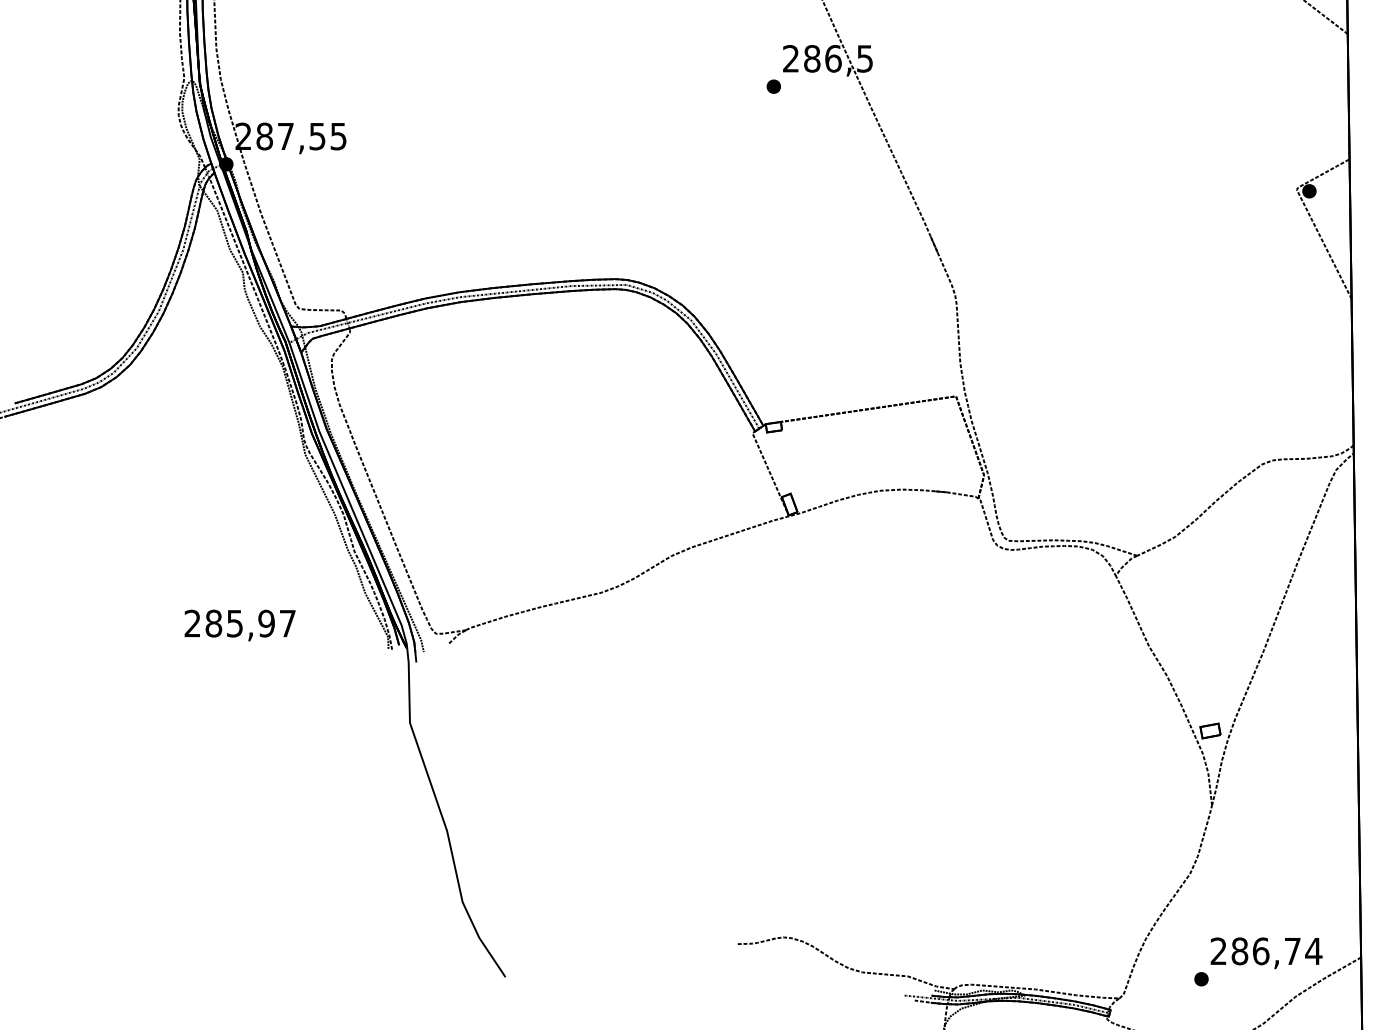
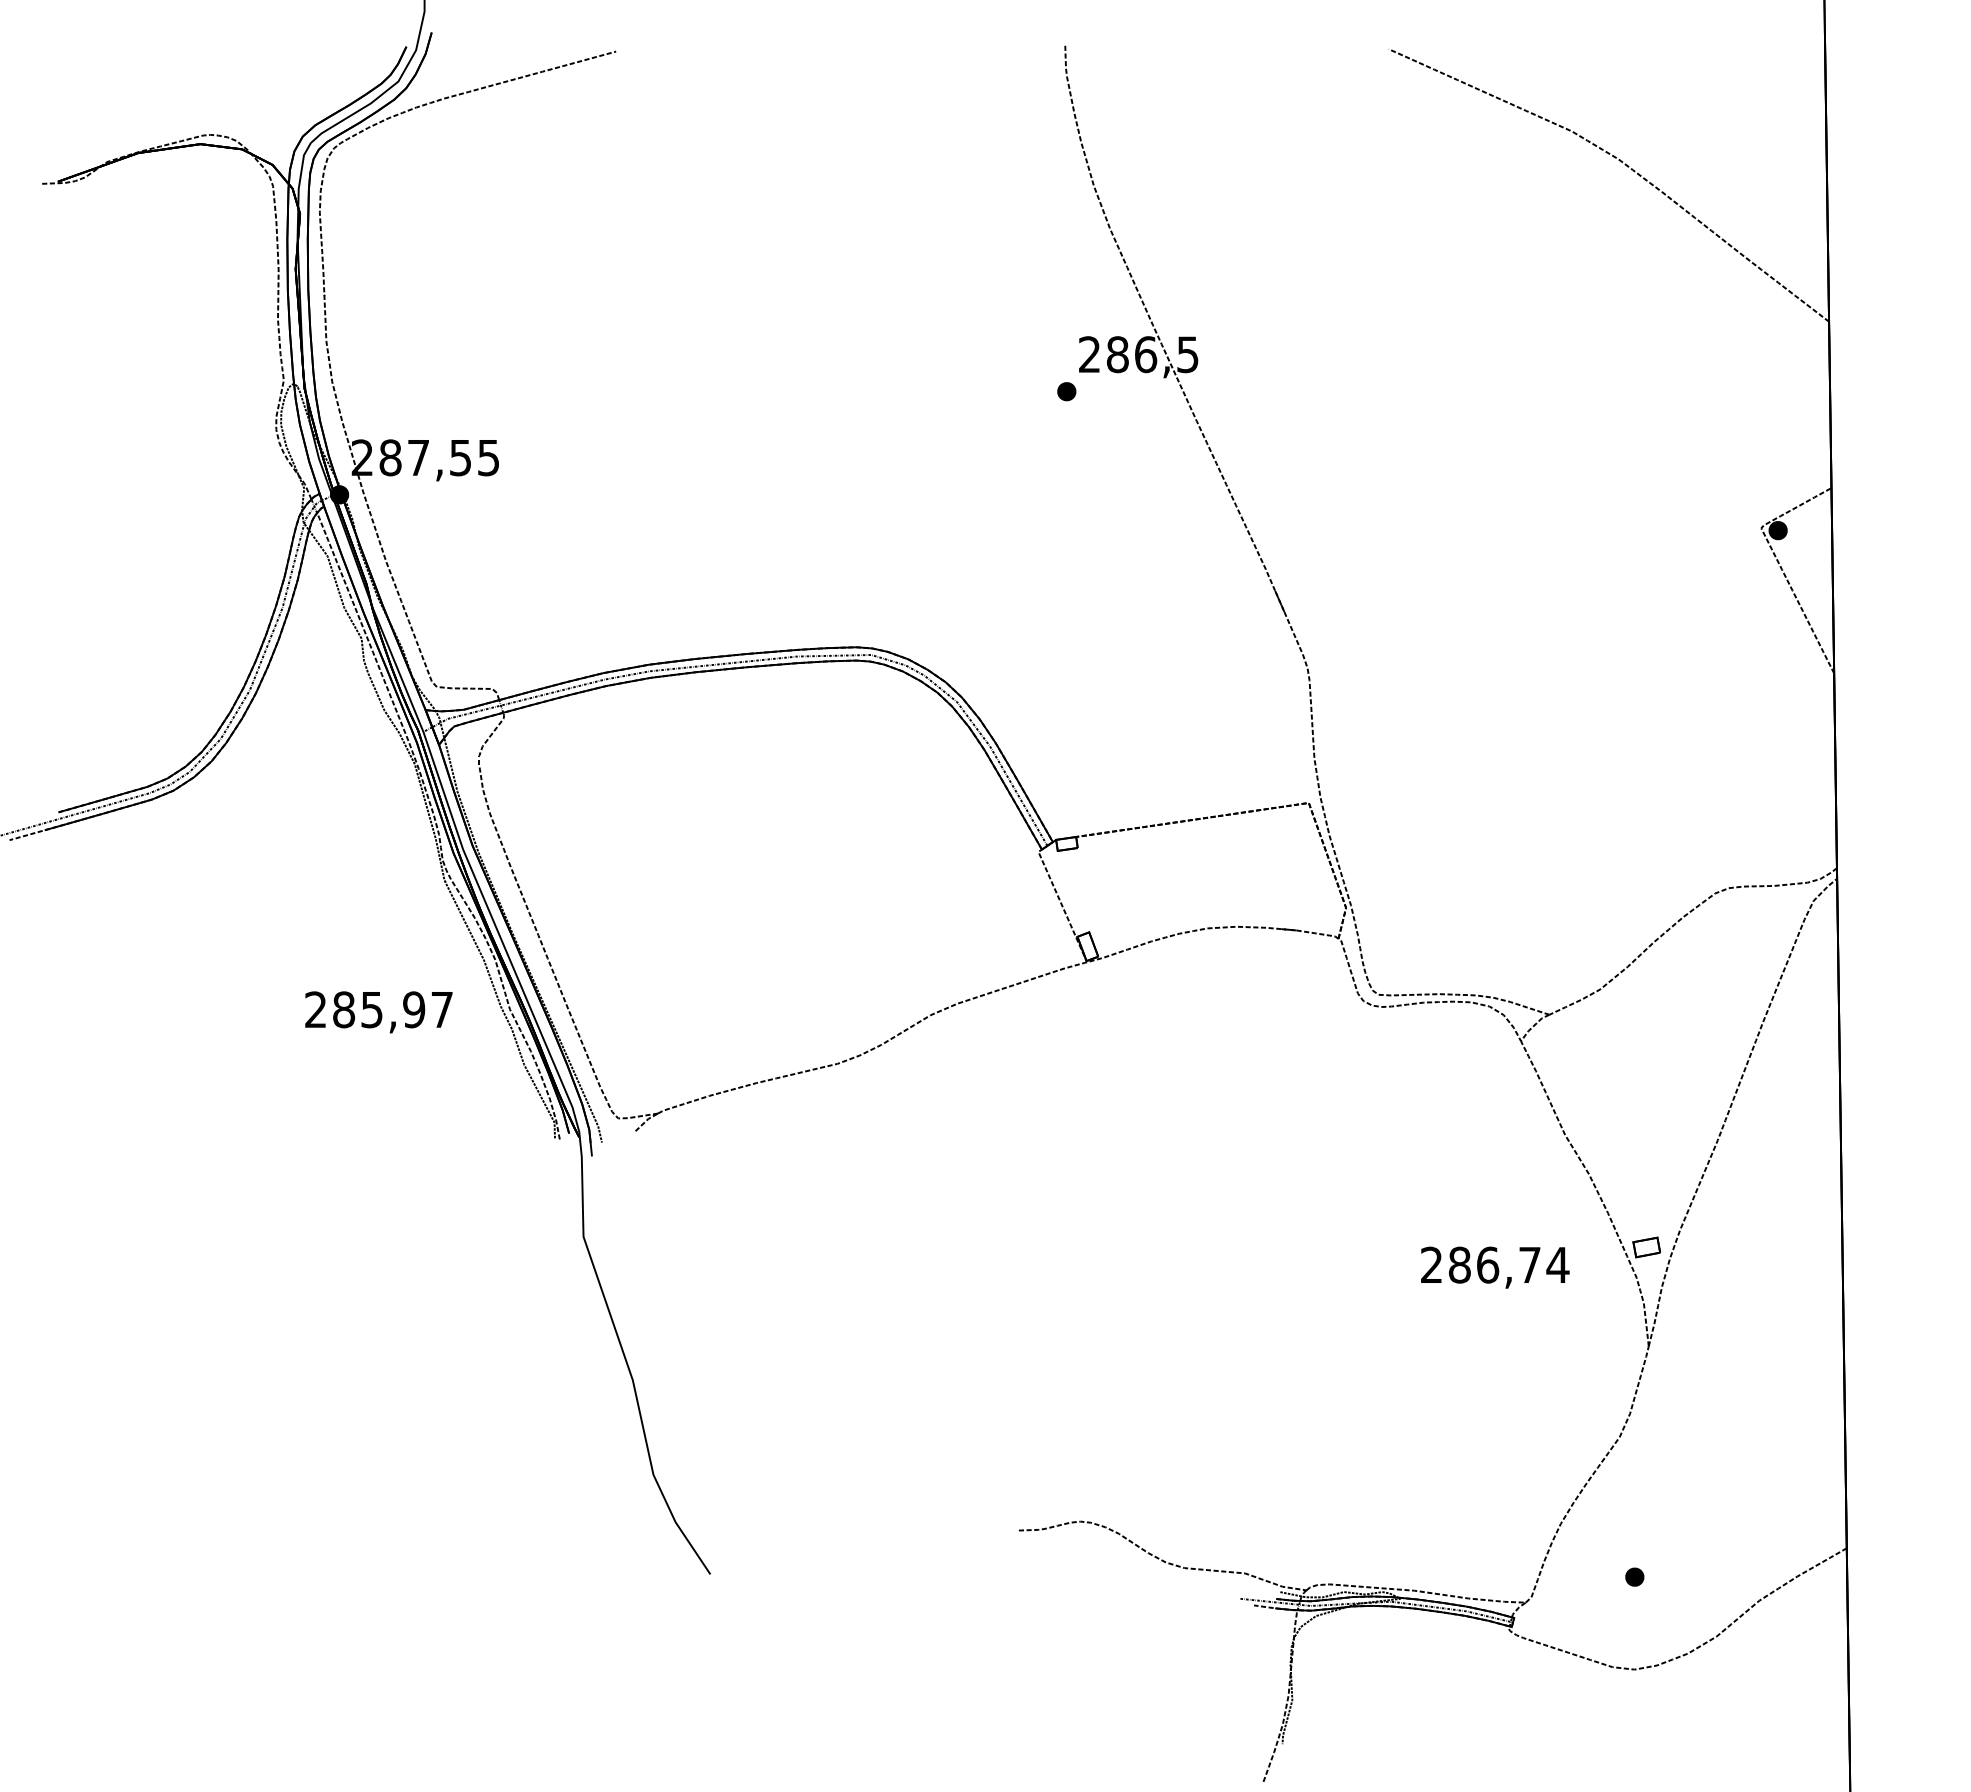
text: (239, 625) -> (378, 1012), moved
text: (1266, 953) -> (1495, 1267), moved

